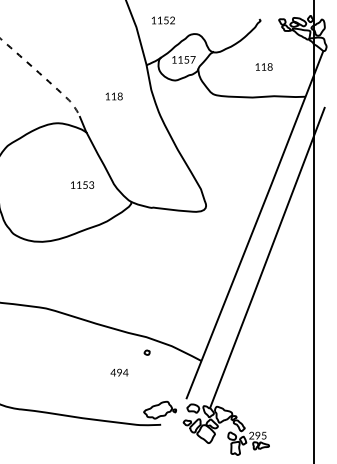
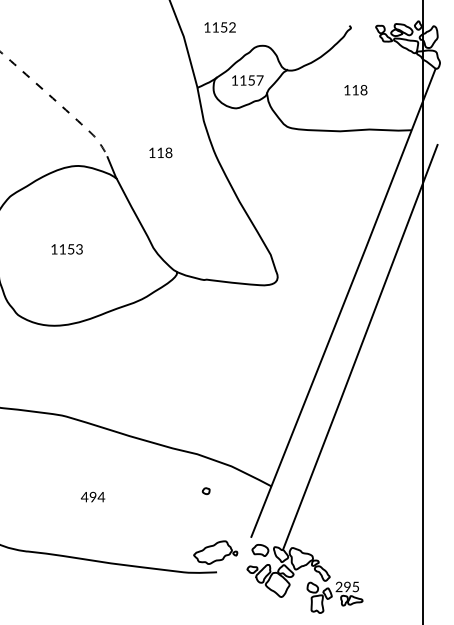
text: (113, 96) -> (160, 152), moved
text: (82, 185) -> (66, 249), moved
part: (146, 352) -> (205, 490), moved
text: (119, 372) -> (93, 496), moved

